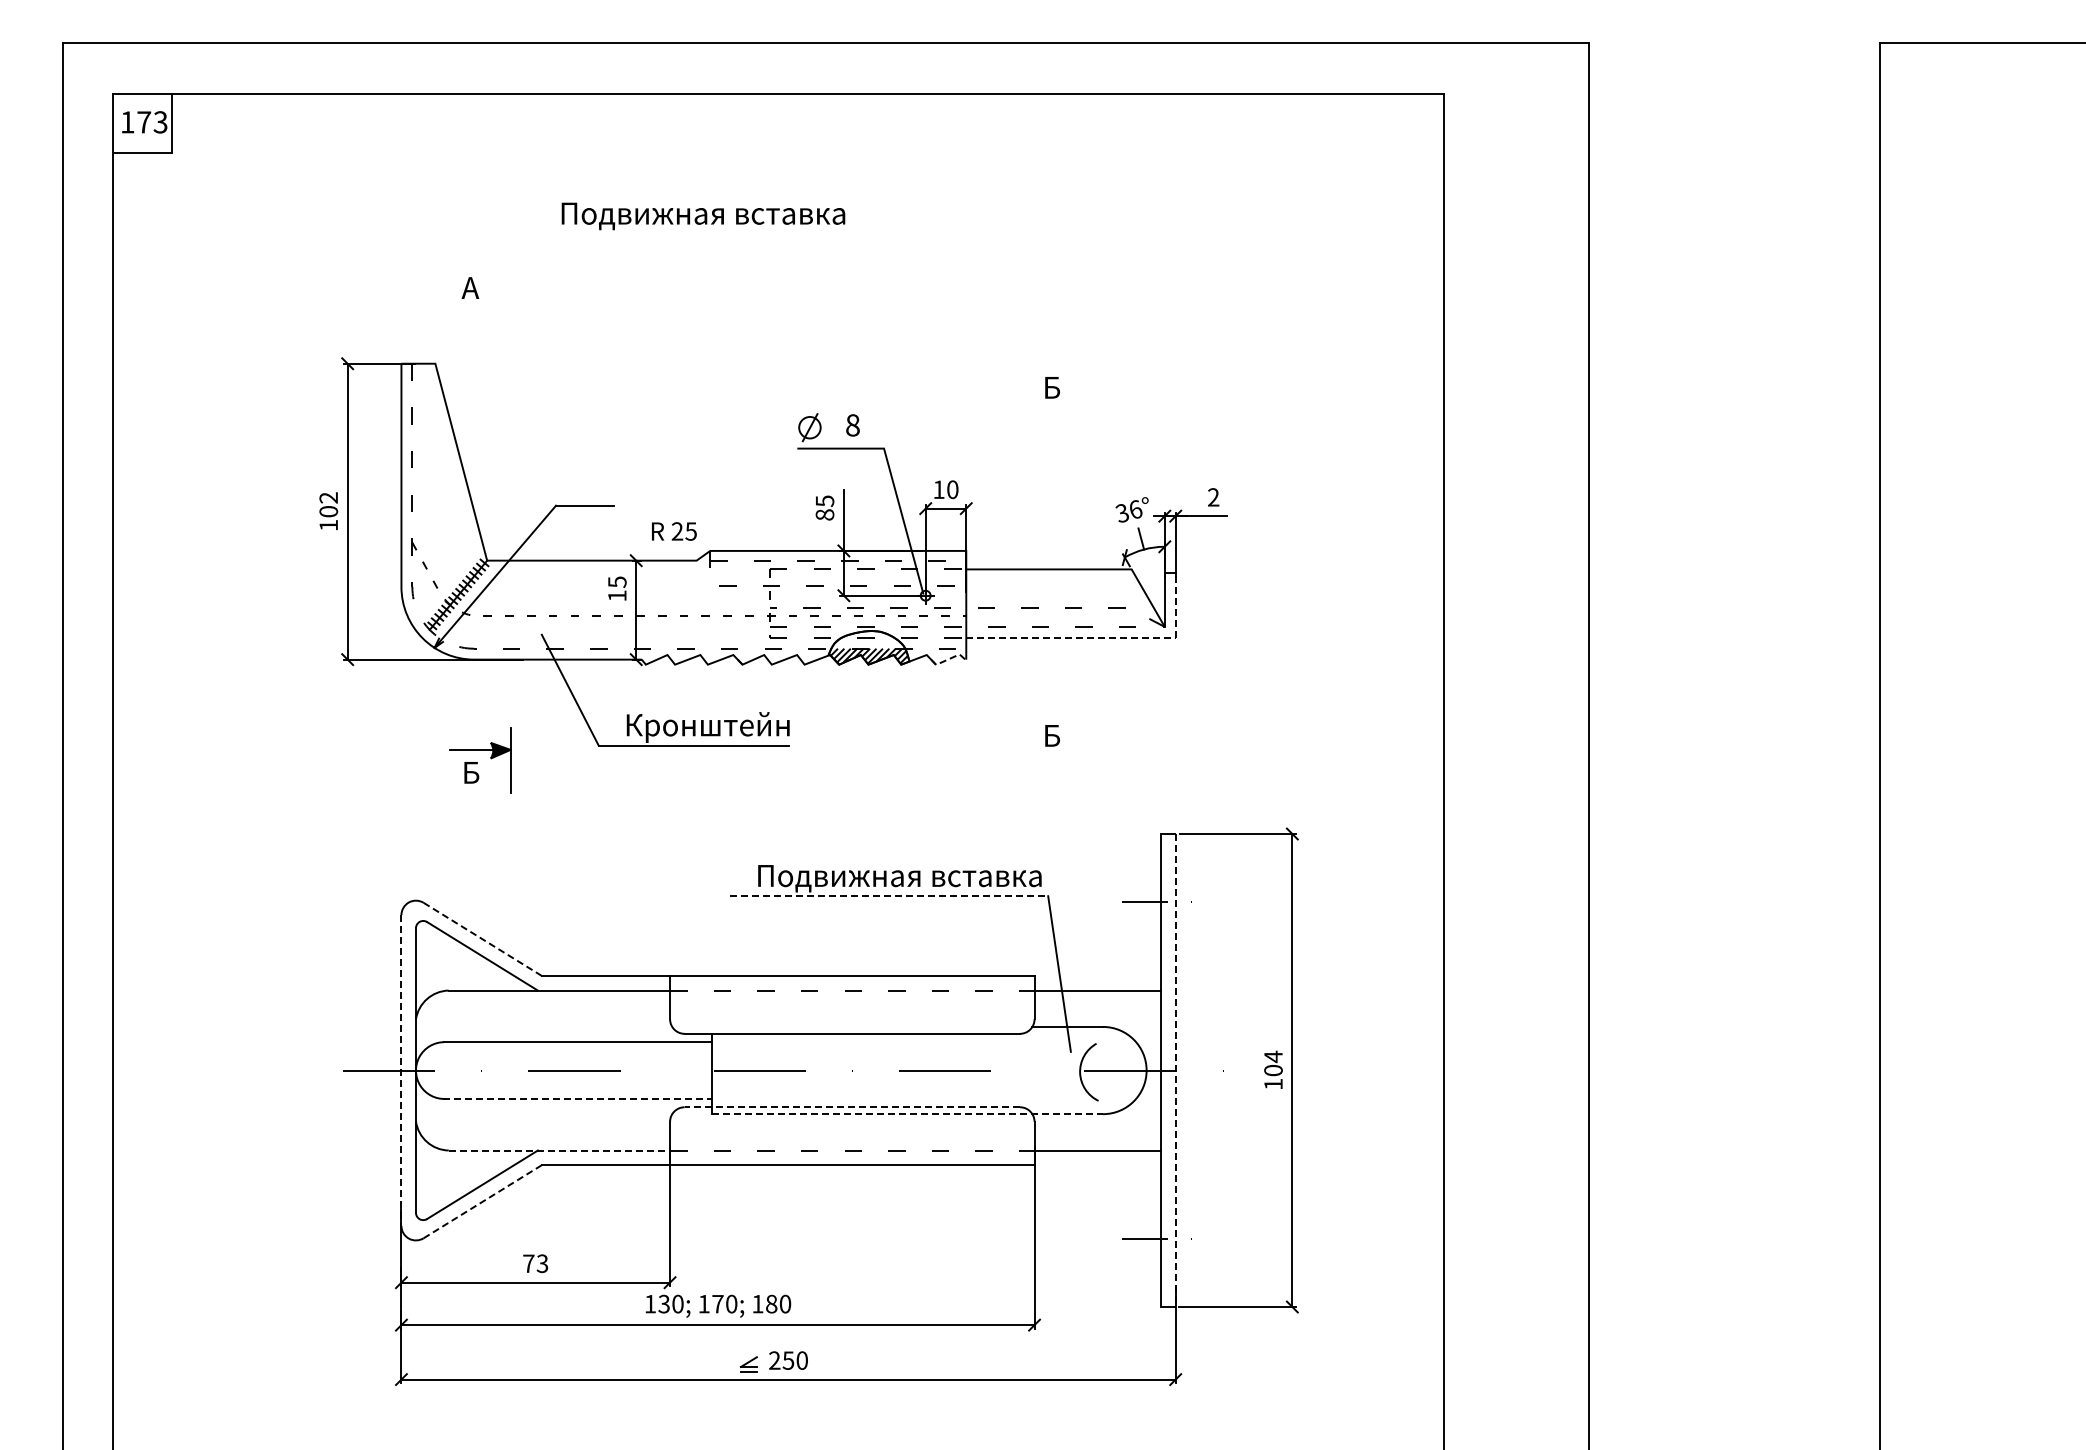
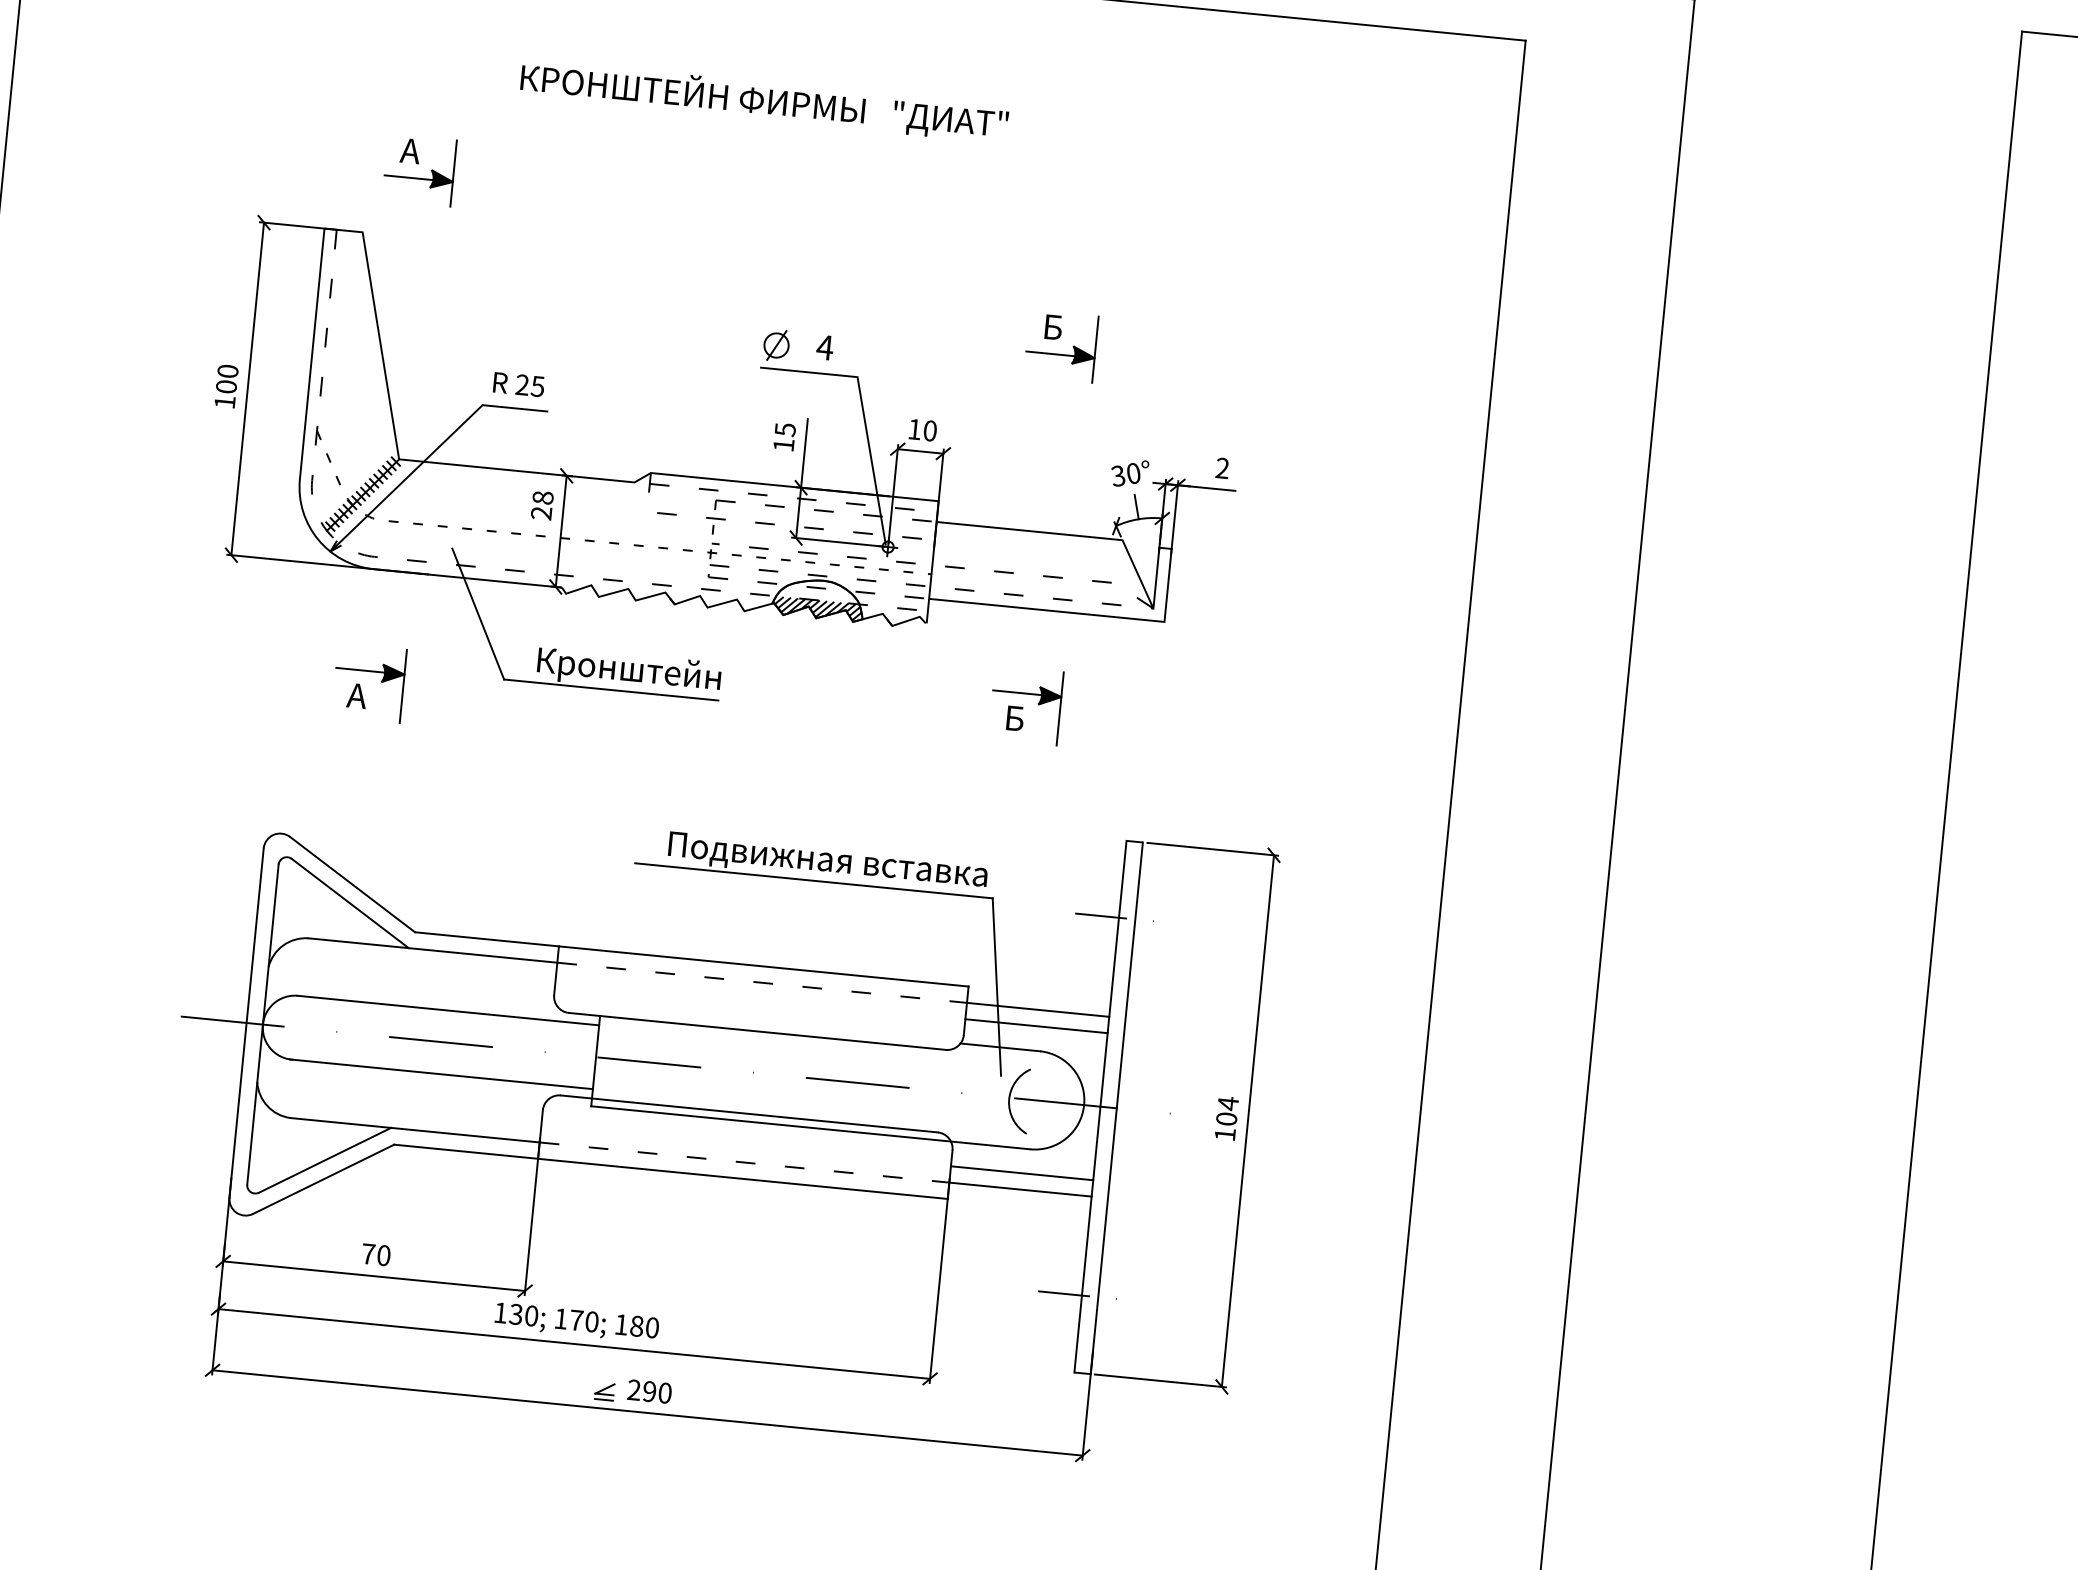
text: (779, 213) -> (765, 101), Подвижная вставка -> КРОНШТЕЙН ФИРМЫ   "ДИАТ"
part: (480, 311) -> (419, 178), added
part: (1060, 410) -> (1060, 353), added
text: (852, 425) -> (824, 347), 8 -> 4
text: (328, 497) -> (227, 370), 102 -> 100
text: (1135, 509) -> (1133, 473), 36° -> 30°
text: (824, 514) -> (783, 444), 85 -> 15
text: (674, 531) -> (519, 384), moved
text: (617, 588) -> (542, 505), 15 -> 28
line: (1103, 637) -> (1083, 613), dashed -> solid
line: (948, 659) -> (906, 621), dashed -> solid
part: (1060, 713) -> (1026, 694), added
text: (470, 772) -> (357, 695), Б -> А
line: (889, 896) -> (814, 881), dashed -> solid
line: (482, 939) -> (352, 884), dashed -> solid
line: (1097, 1005) -> (1036, 1026), added
line: (1175, 1070) -> (1116, 1108), dashed -> solid
line: (401, 1071) -> (246, 1024), dashed -> solid
line: (577, 1098) -> (441, 1073), dashed -> solid
line: (852, 1107) -> (749, 1114), dashed -> solid
line: (908, 1114) -> (811, 1128), dashed -> solid
line: (1097, 1135) -> (1021, 1172), added
line: (559, 1150) -> (415, 1130), dashed -> solid
line: (482, 1201) -> (323, 1179), dashed -> solid
text: (542, 1263) -> (383, 1255), 73 -> 70
text: (788, 1360) -> (649, 1391), 250 -> 290

